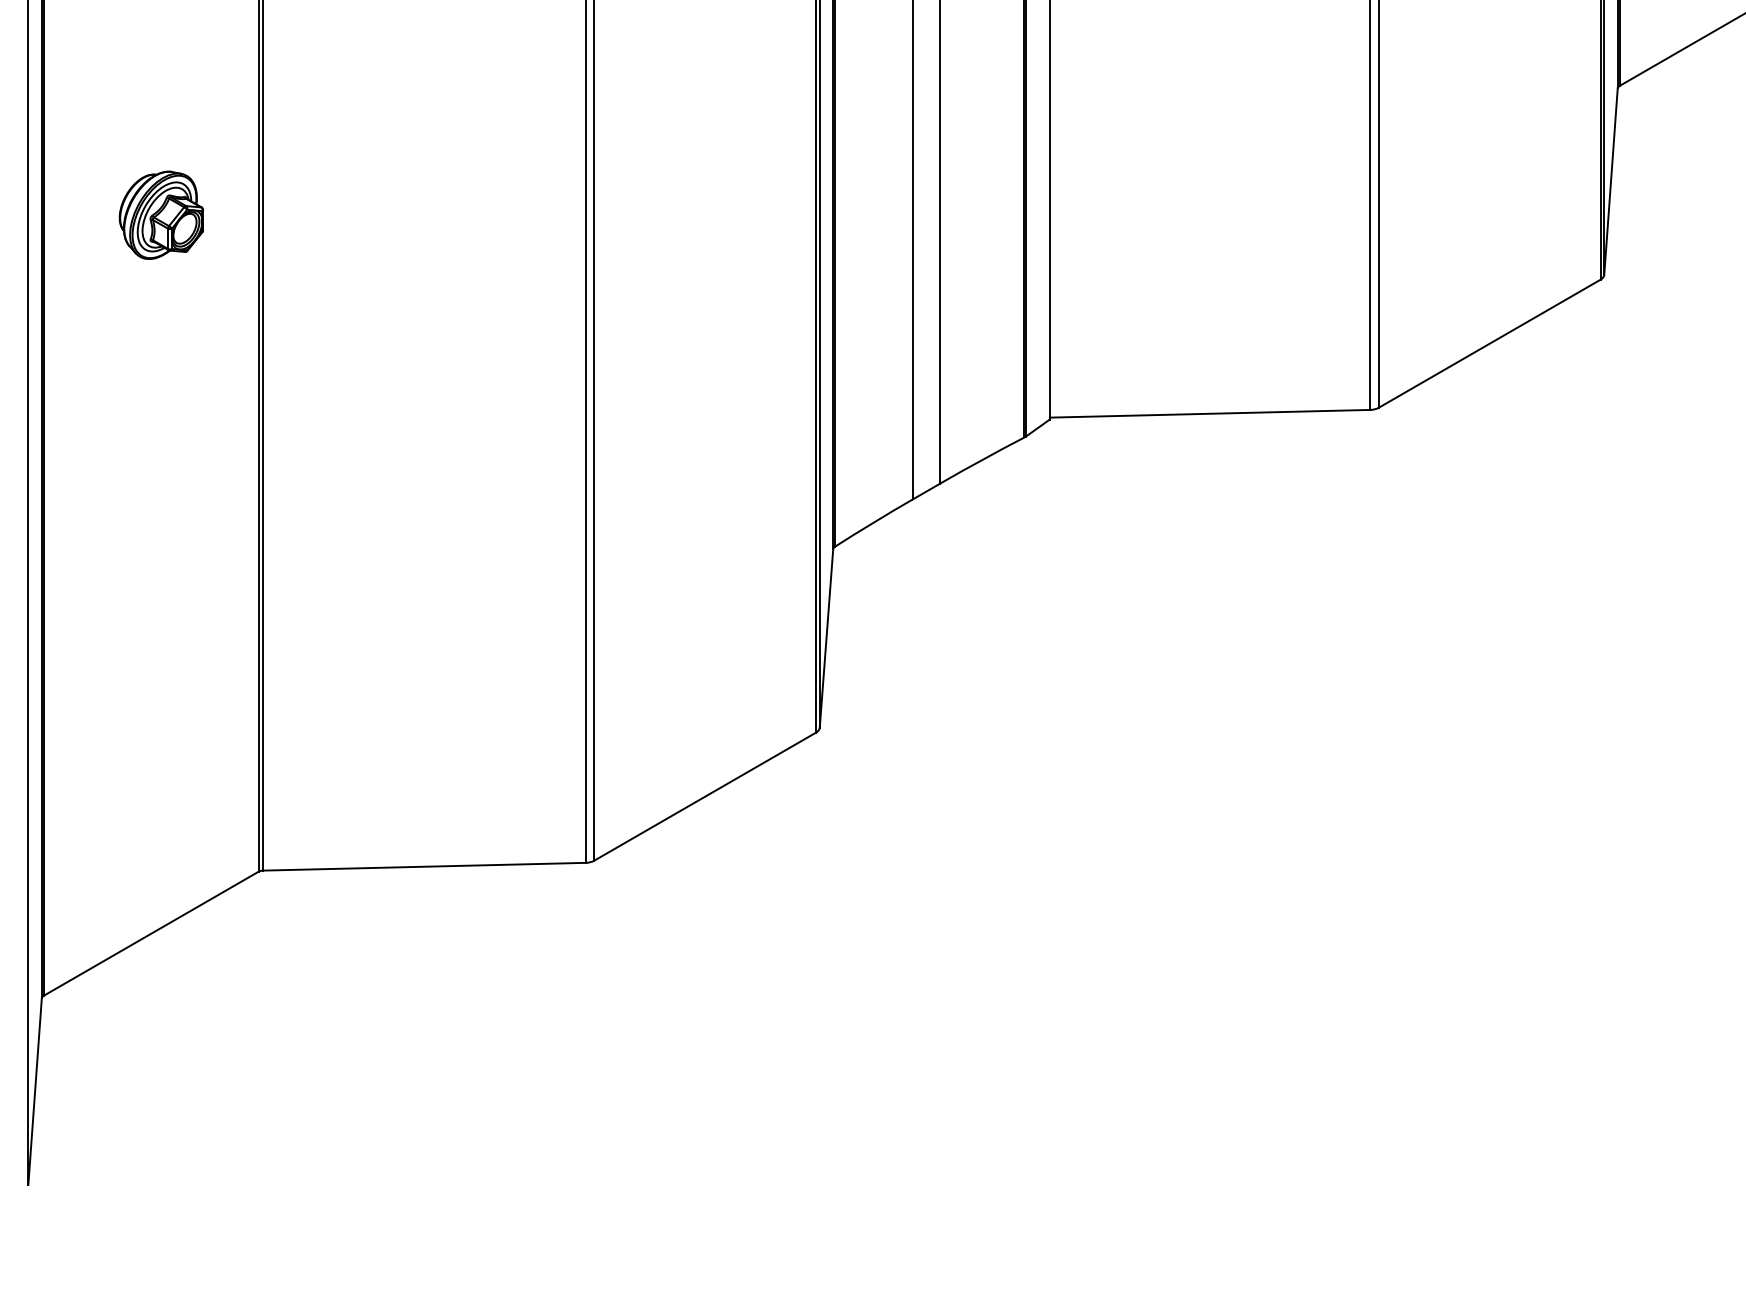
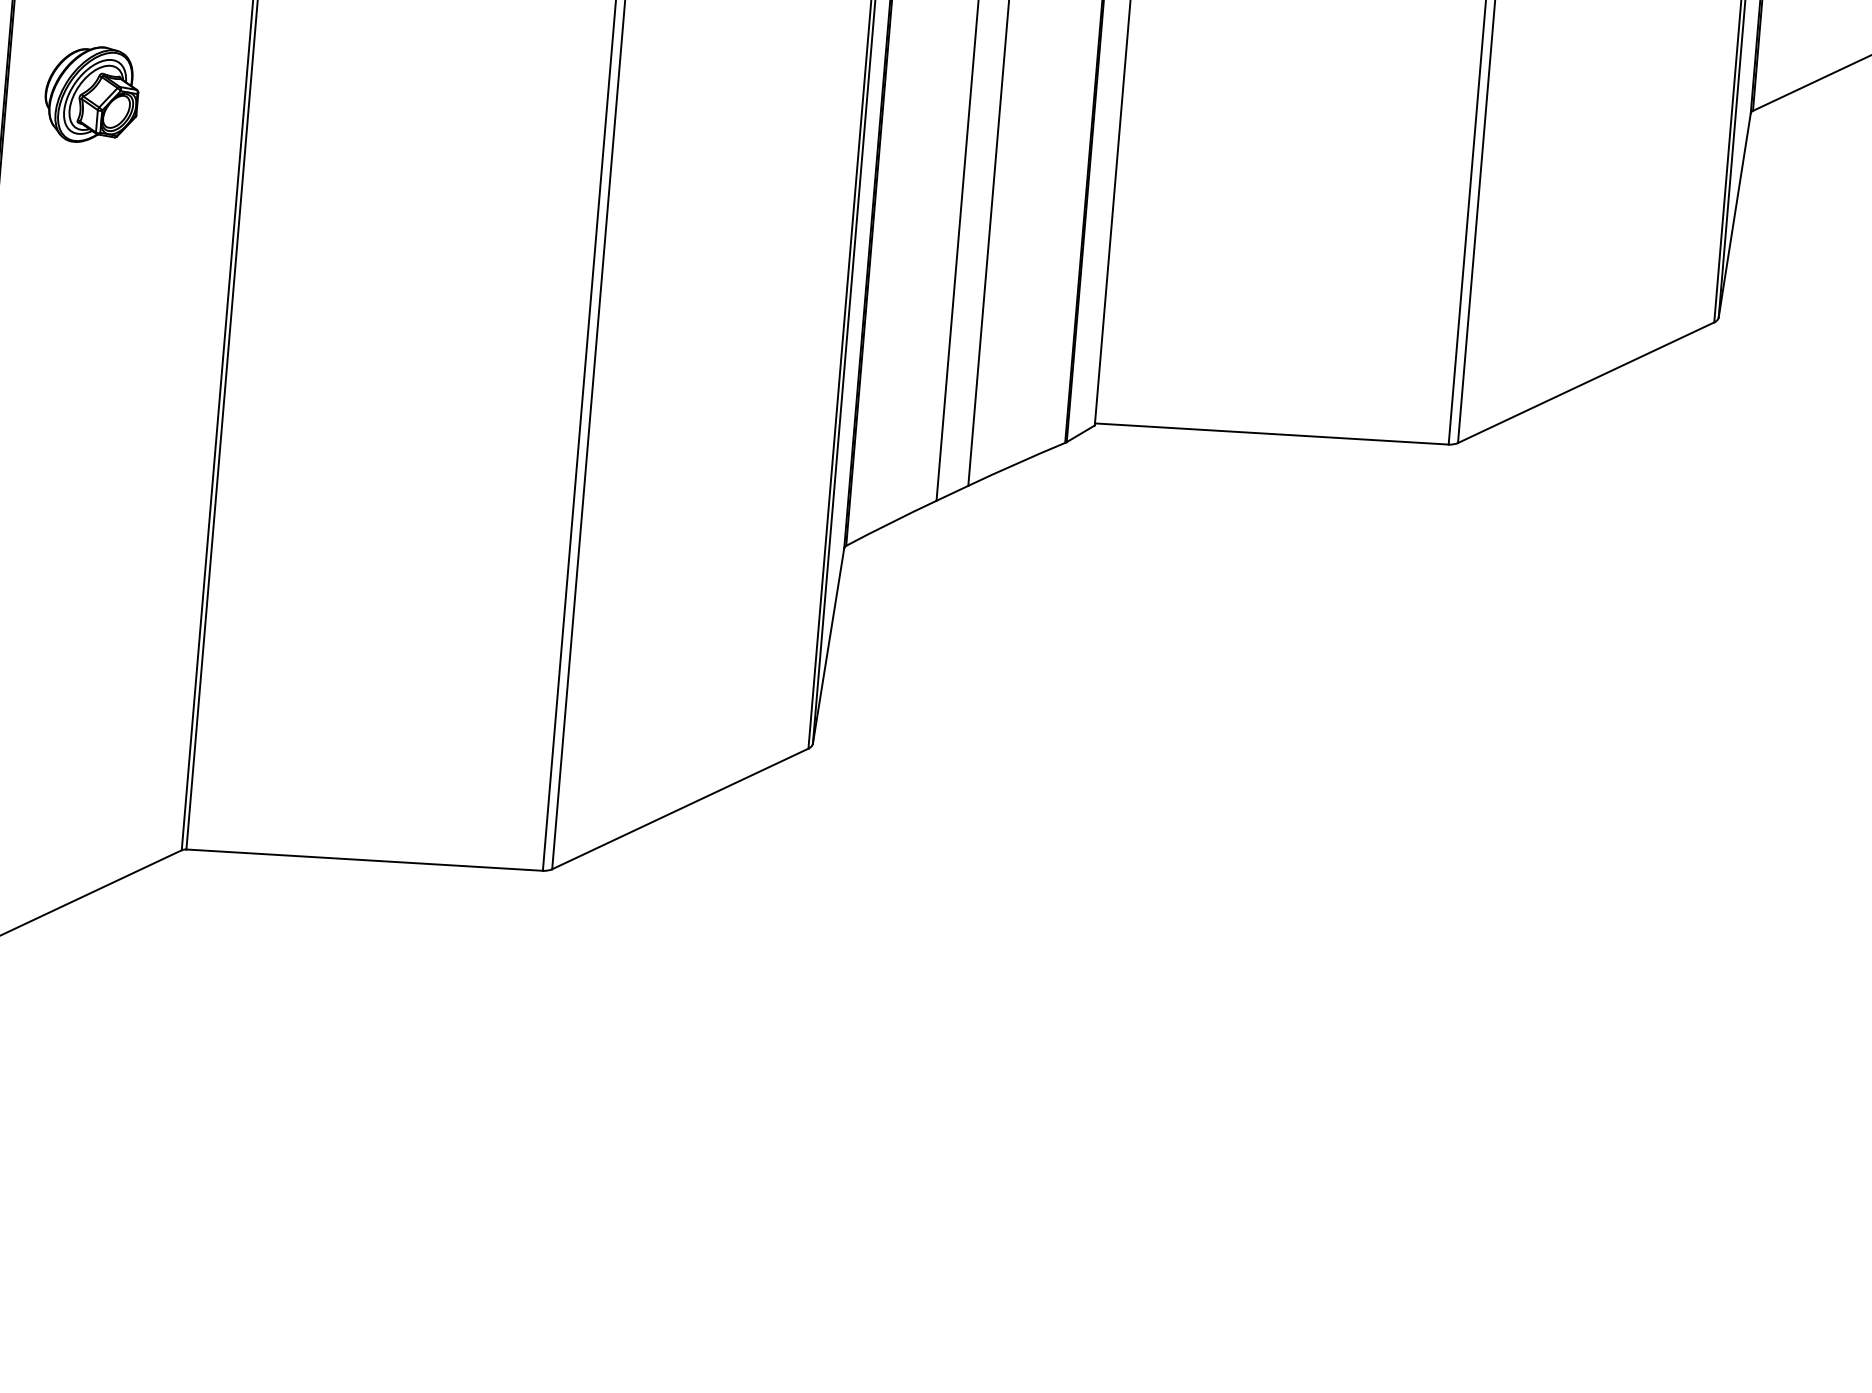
part: (161, 214) -> (91, 93), moved

